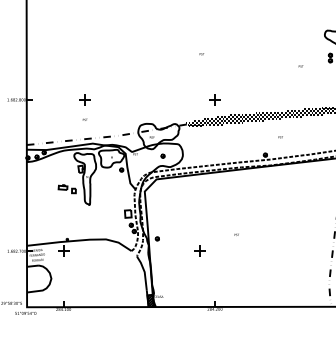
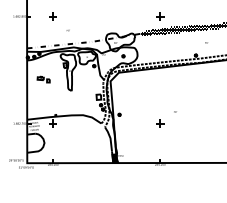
part: (84, 99) -> (53, 16), moved
part: (66, 189) -> (43, 79), moved
part: (199, 250) -> (159, 123), moved

